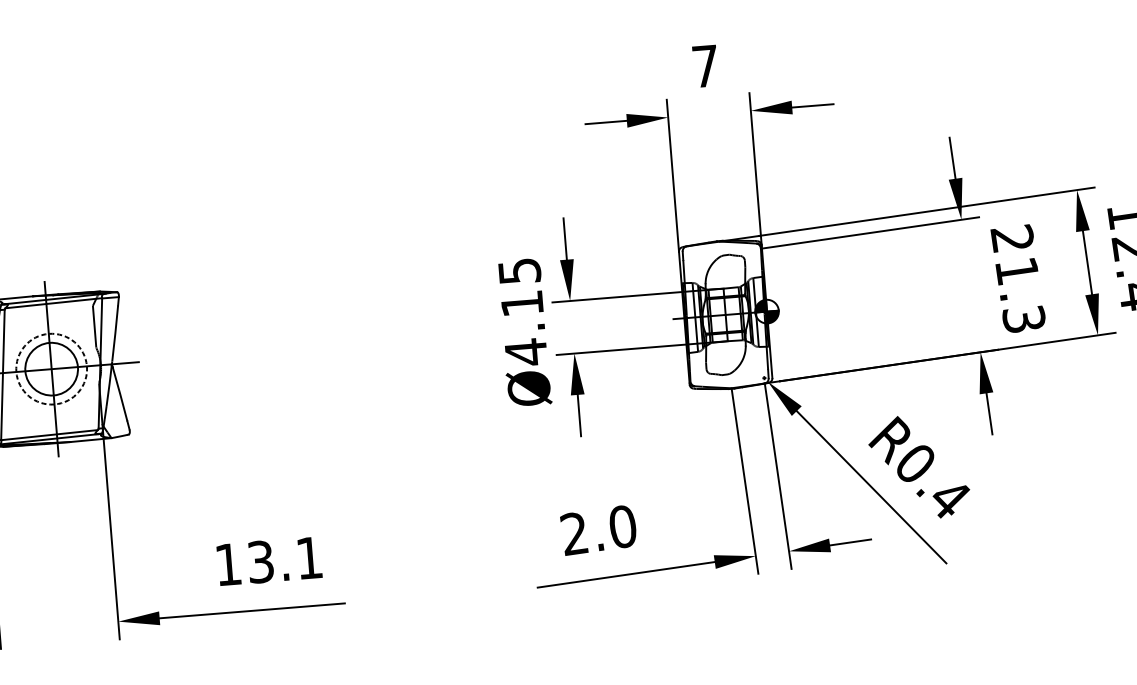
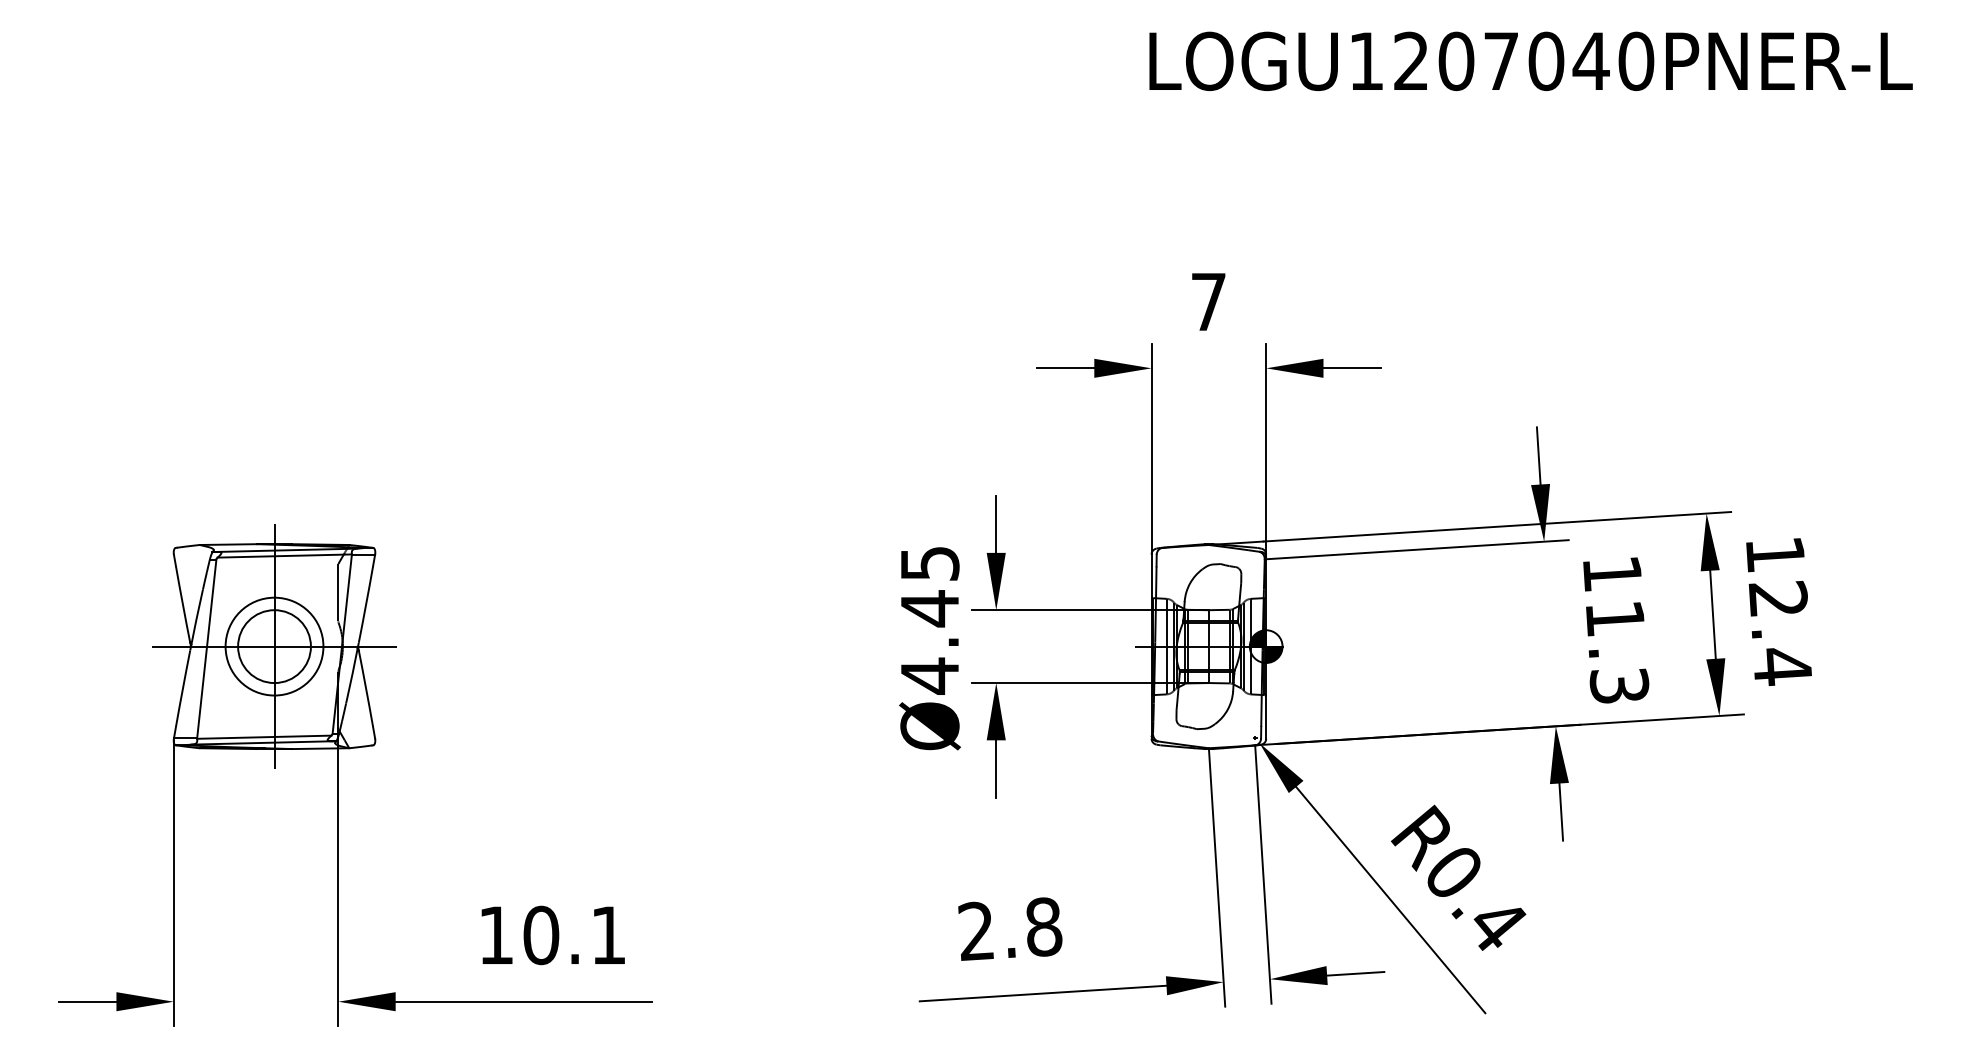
text: (1012, 238) -> (1612, 573), 21.3 -> 11.3
text: (521, 303) -> (929, 608), Ø4.15 -> Ø4.45
circle: (51, 369) -> (274, 646), dashed -> solid
text: (623, 526) -> (1044, 926), 2.0 -> 2.8
text: (261, 562) -> (541, 935), 13.1 -> 10.1

